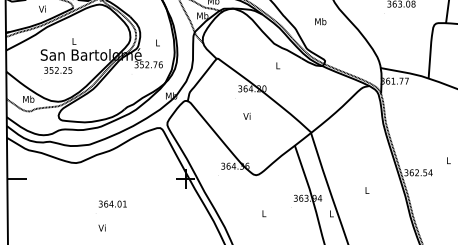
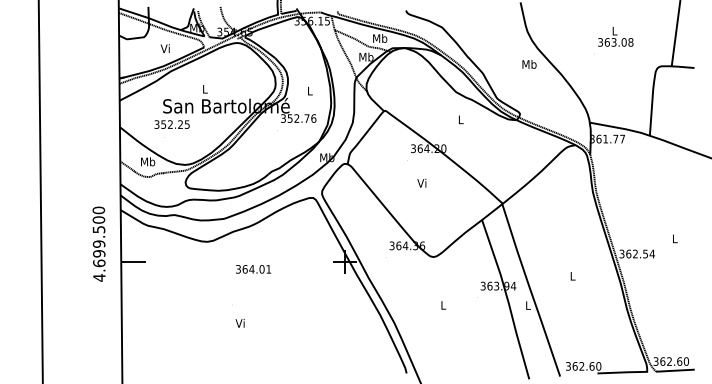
text: (320, 21) -> (529, 64), moved
text: (57, 70) -> (171, 124), moved
text: (112, 204) -> (253, 269), moved

